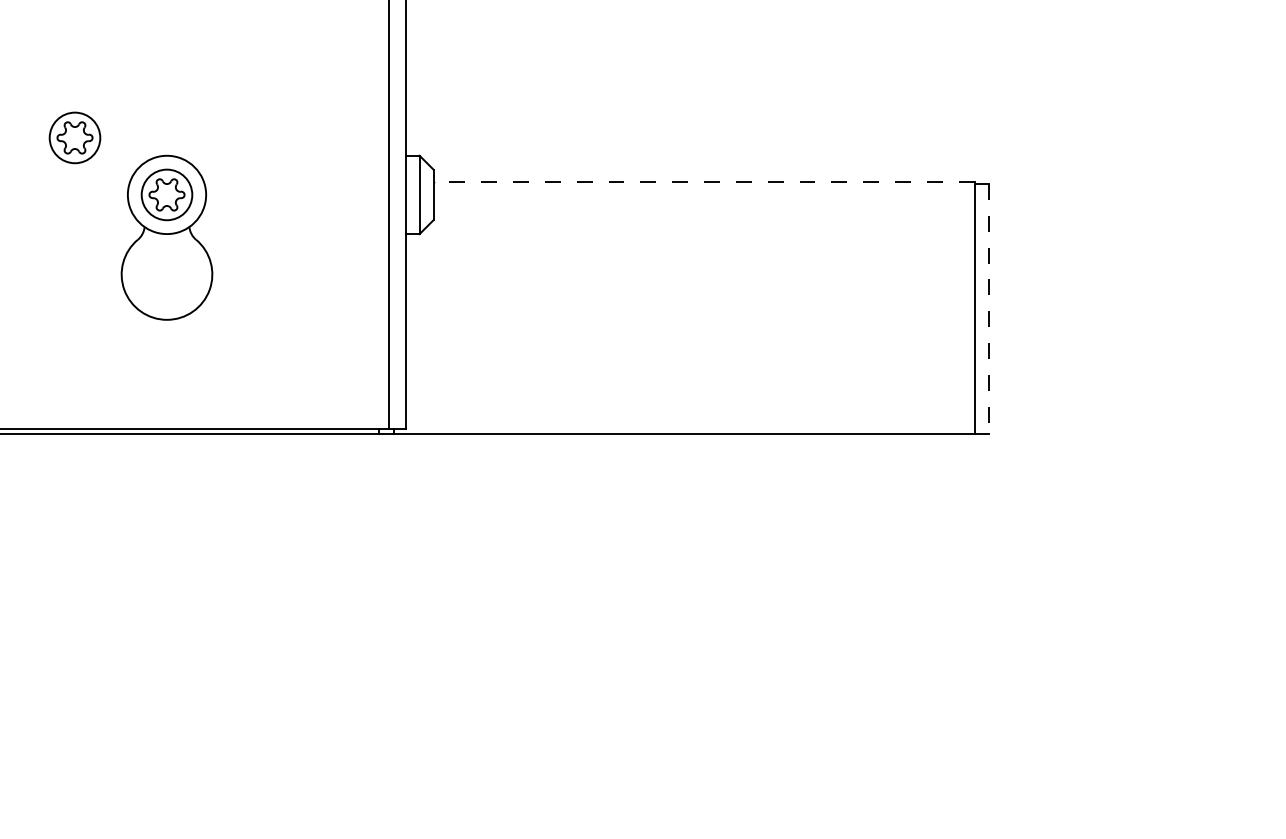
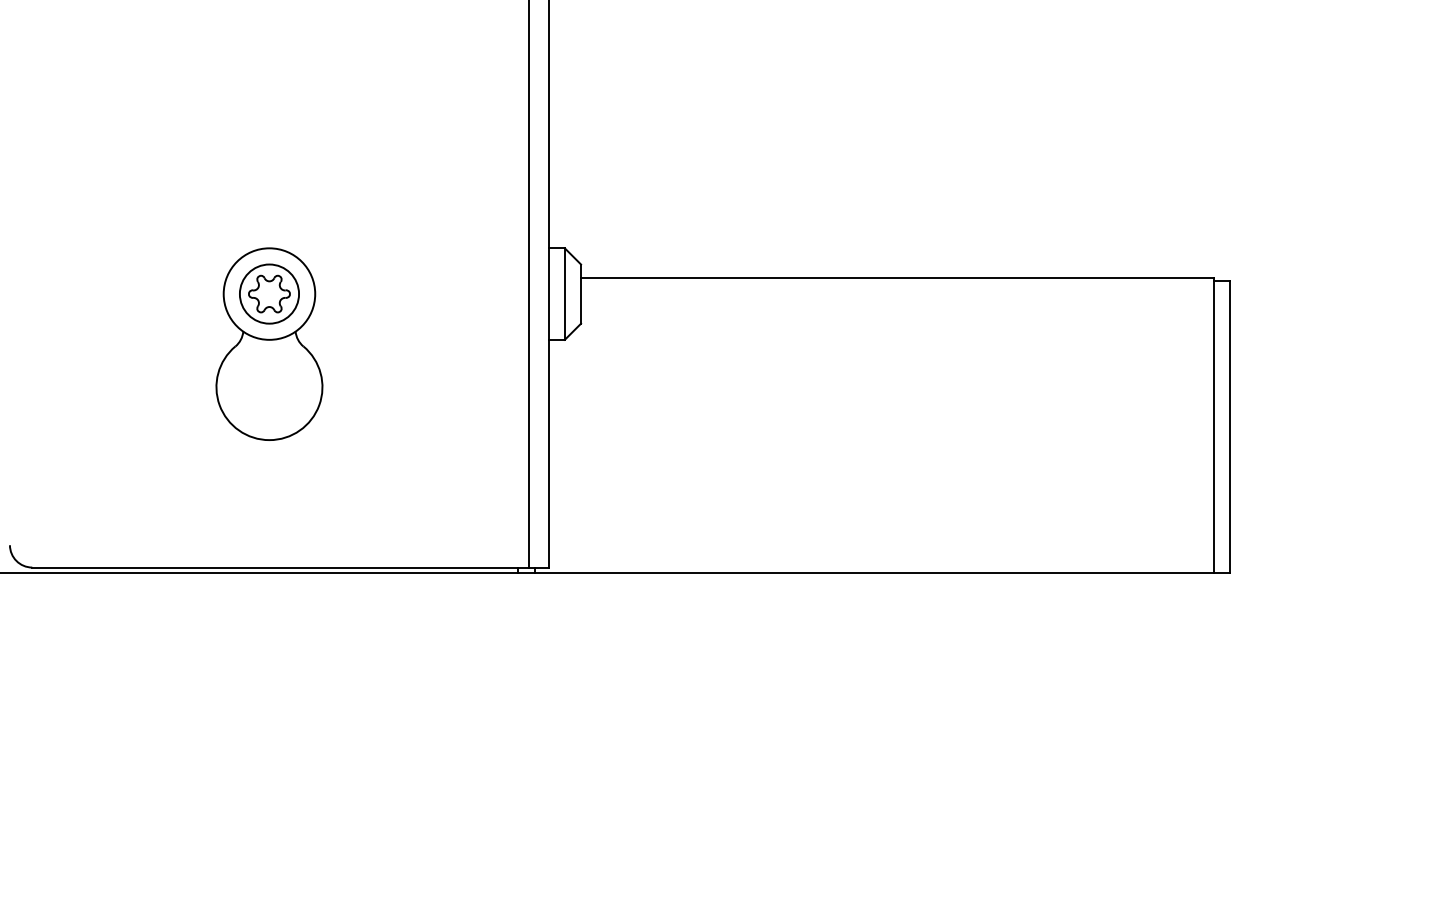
part: (74, 137) -> (161, 226), removed
line: (703, 181) -> (896, 278), dashed -> solid
line: (988, 308) -> (1229, 426), dashed -> solid

